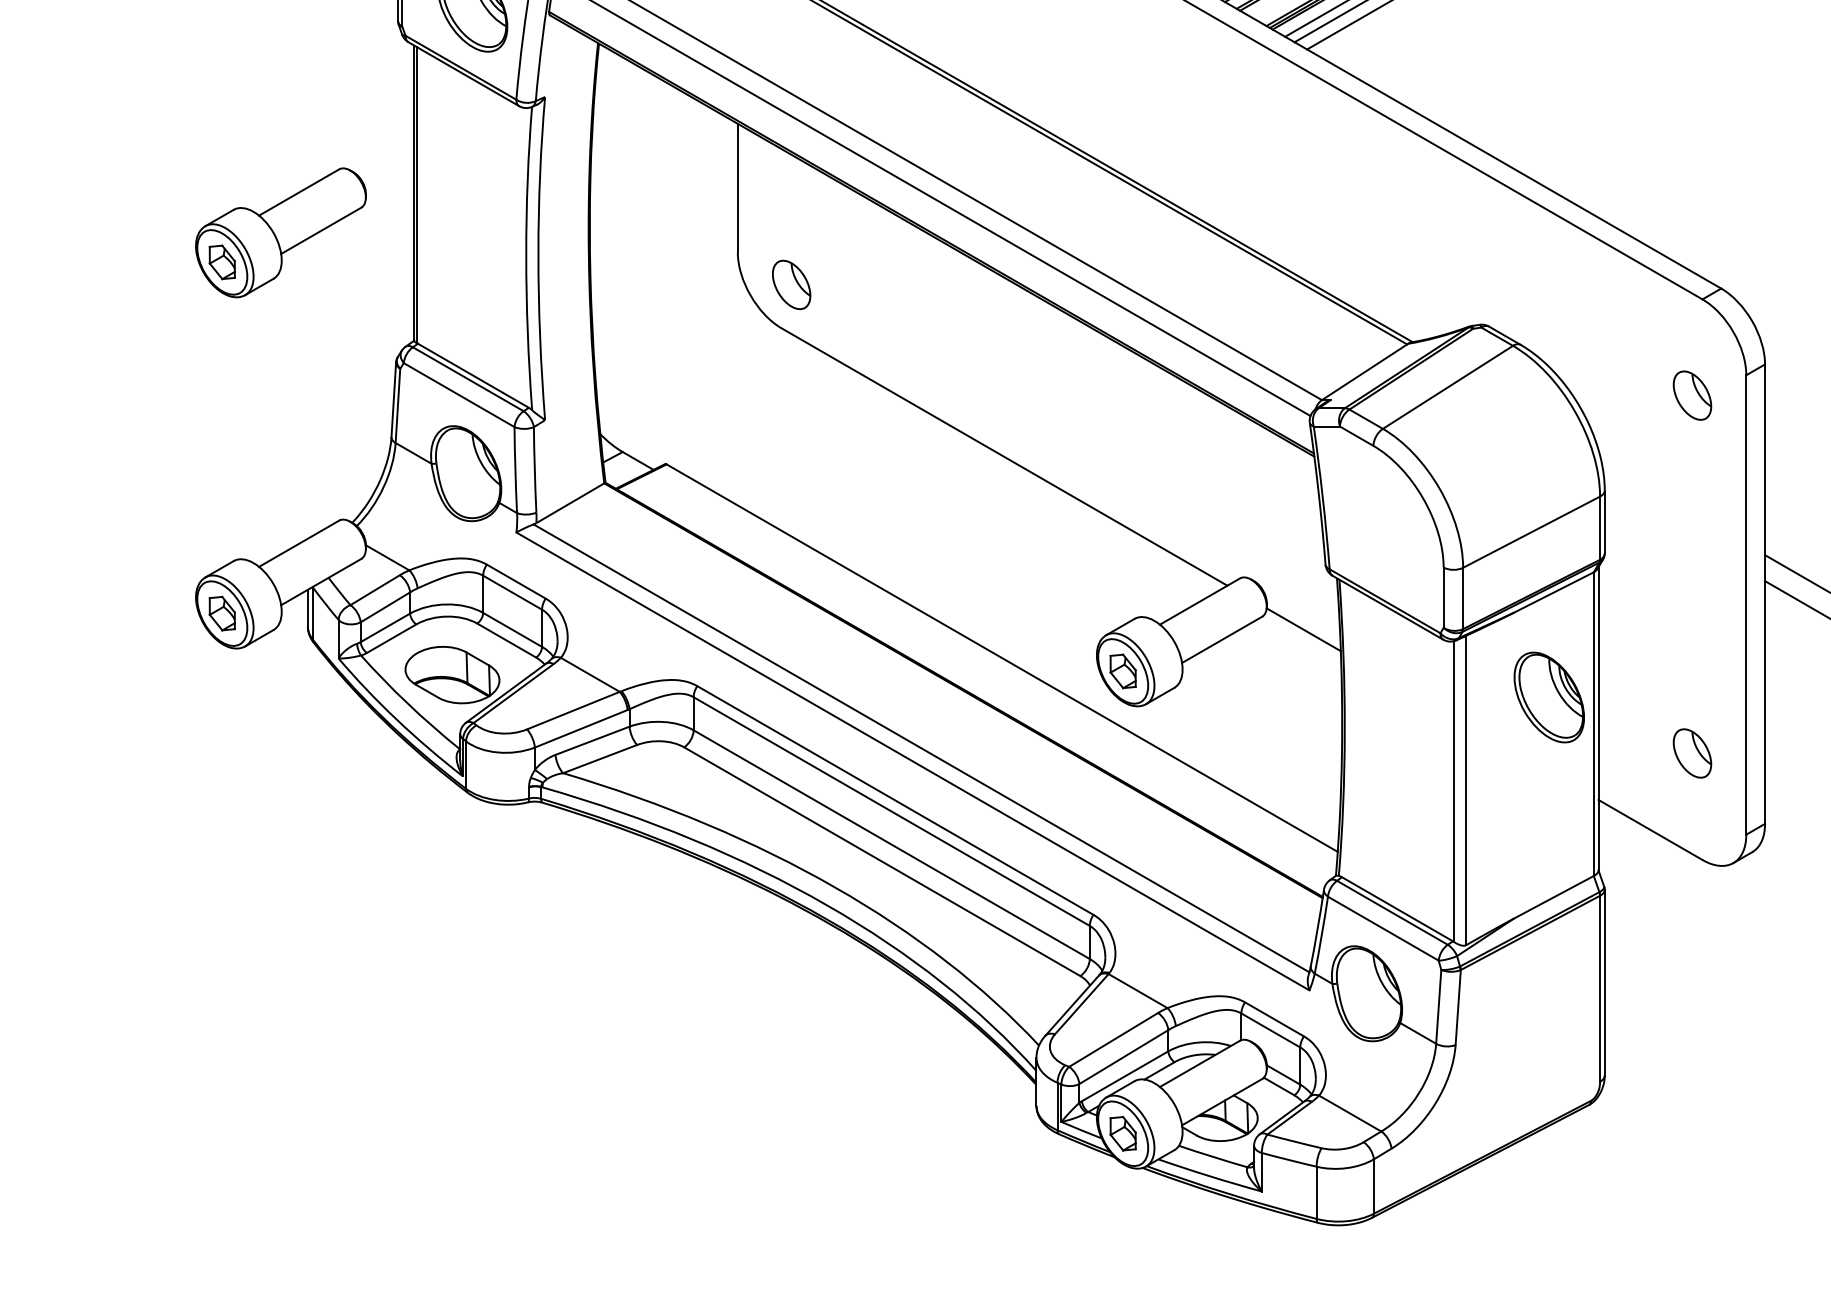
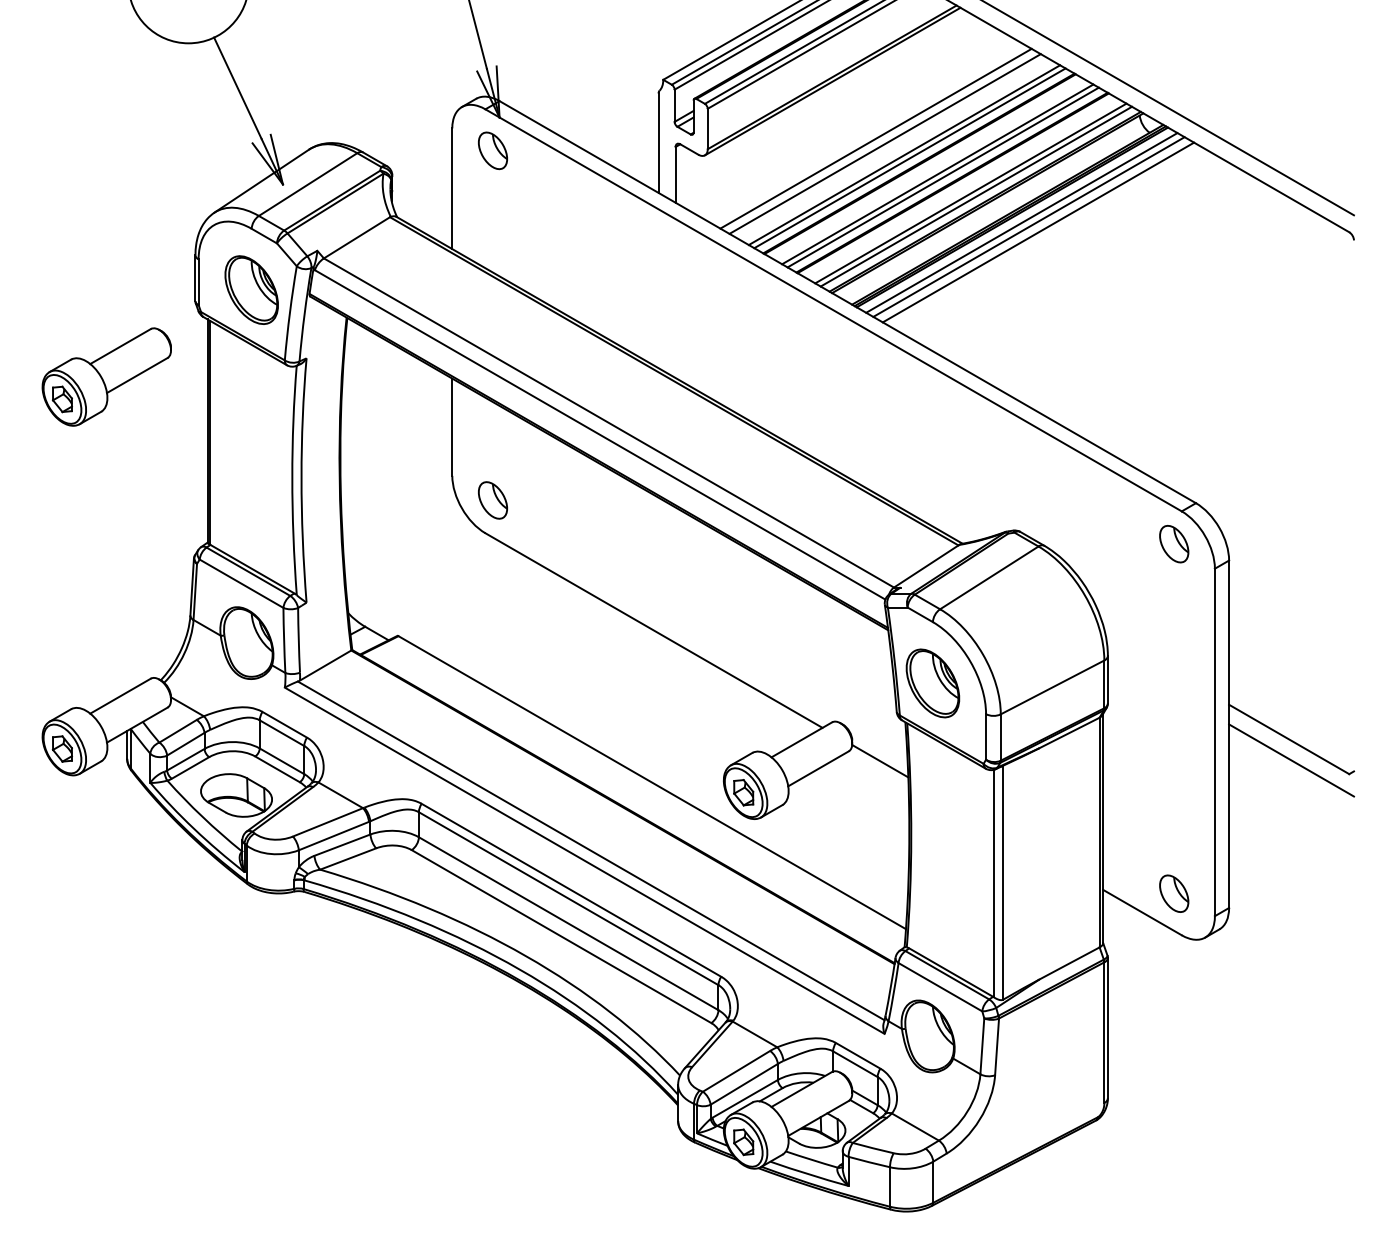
part: (280, 232) -> (106, 376), moved
part: (1692, 396) -> (1174, 544), moved
part: (1548, 697) -> (932, 683), moved
part: (1692, 753) -> (1174, 893), moved

